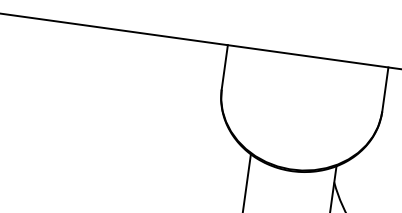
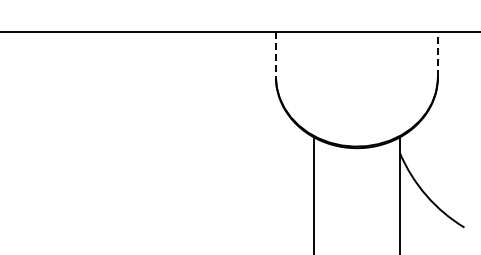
line: (224, 68) -> (275, 55), solid -> dashed
line: (384, 89) -> (437, 54), solid -> dashed

